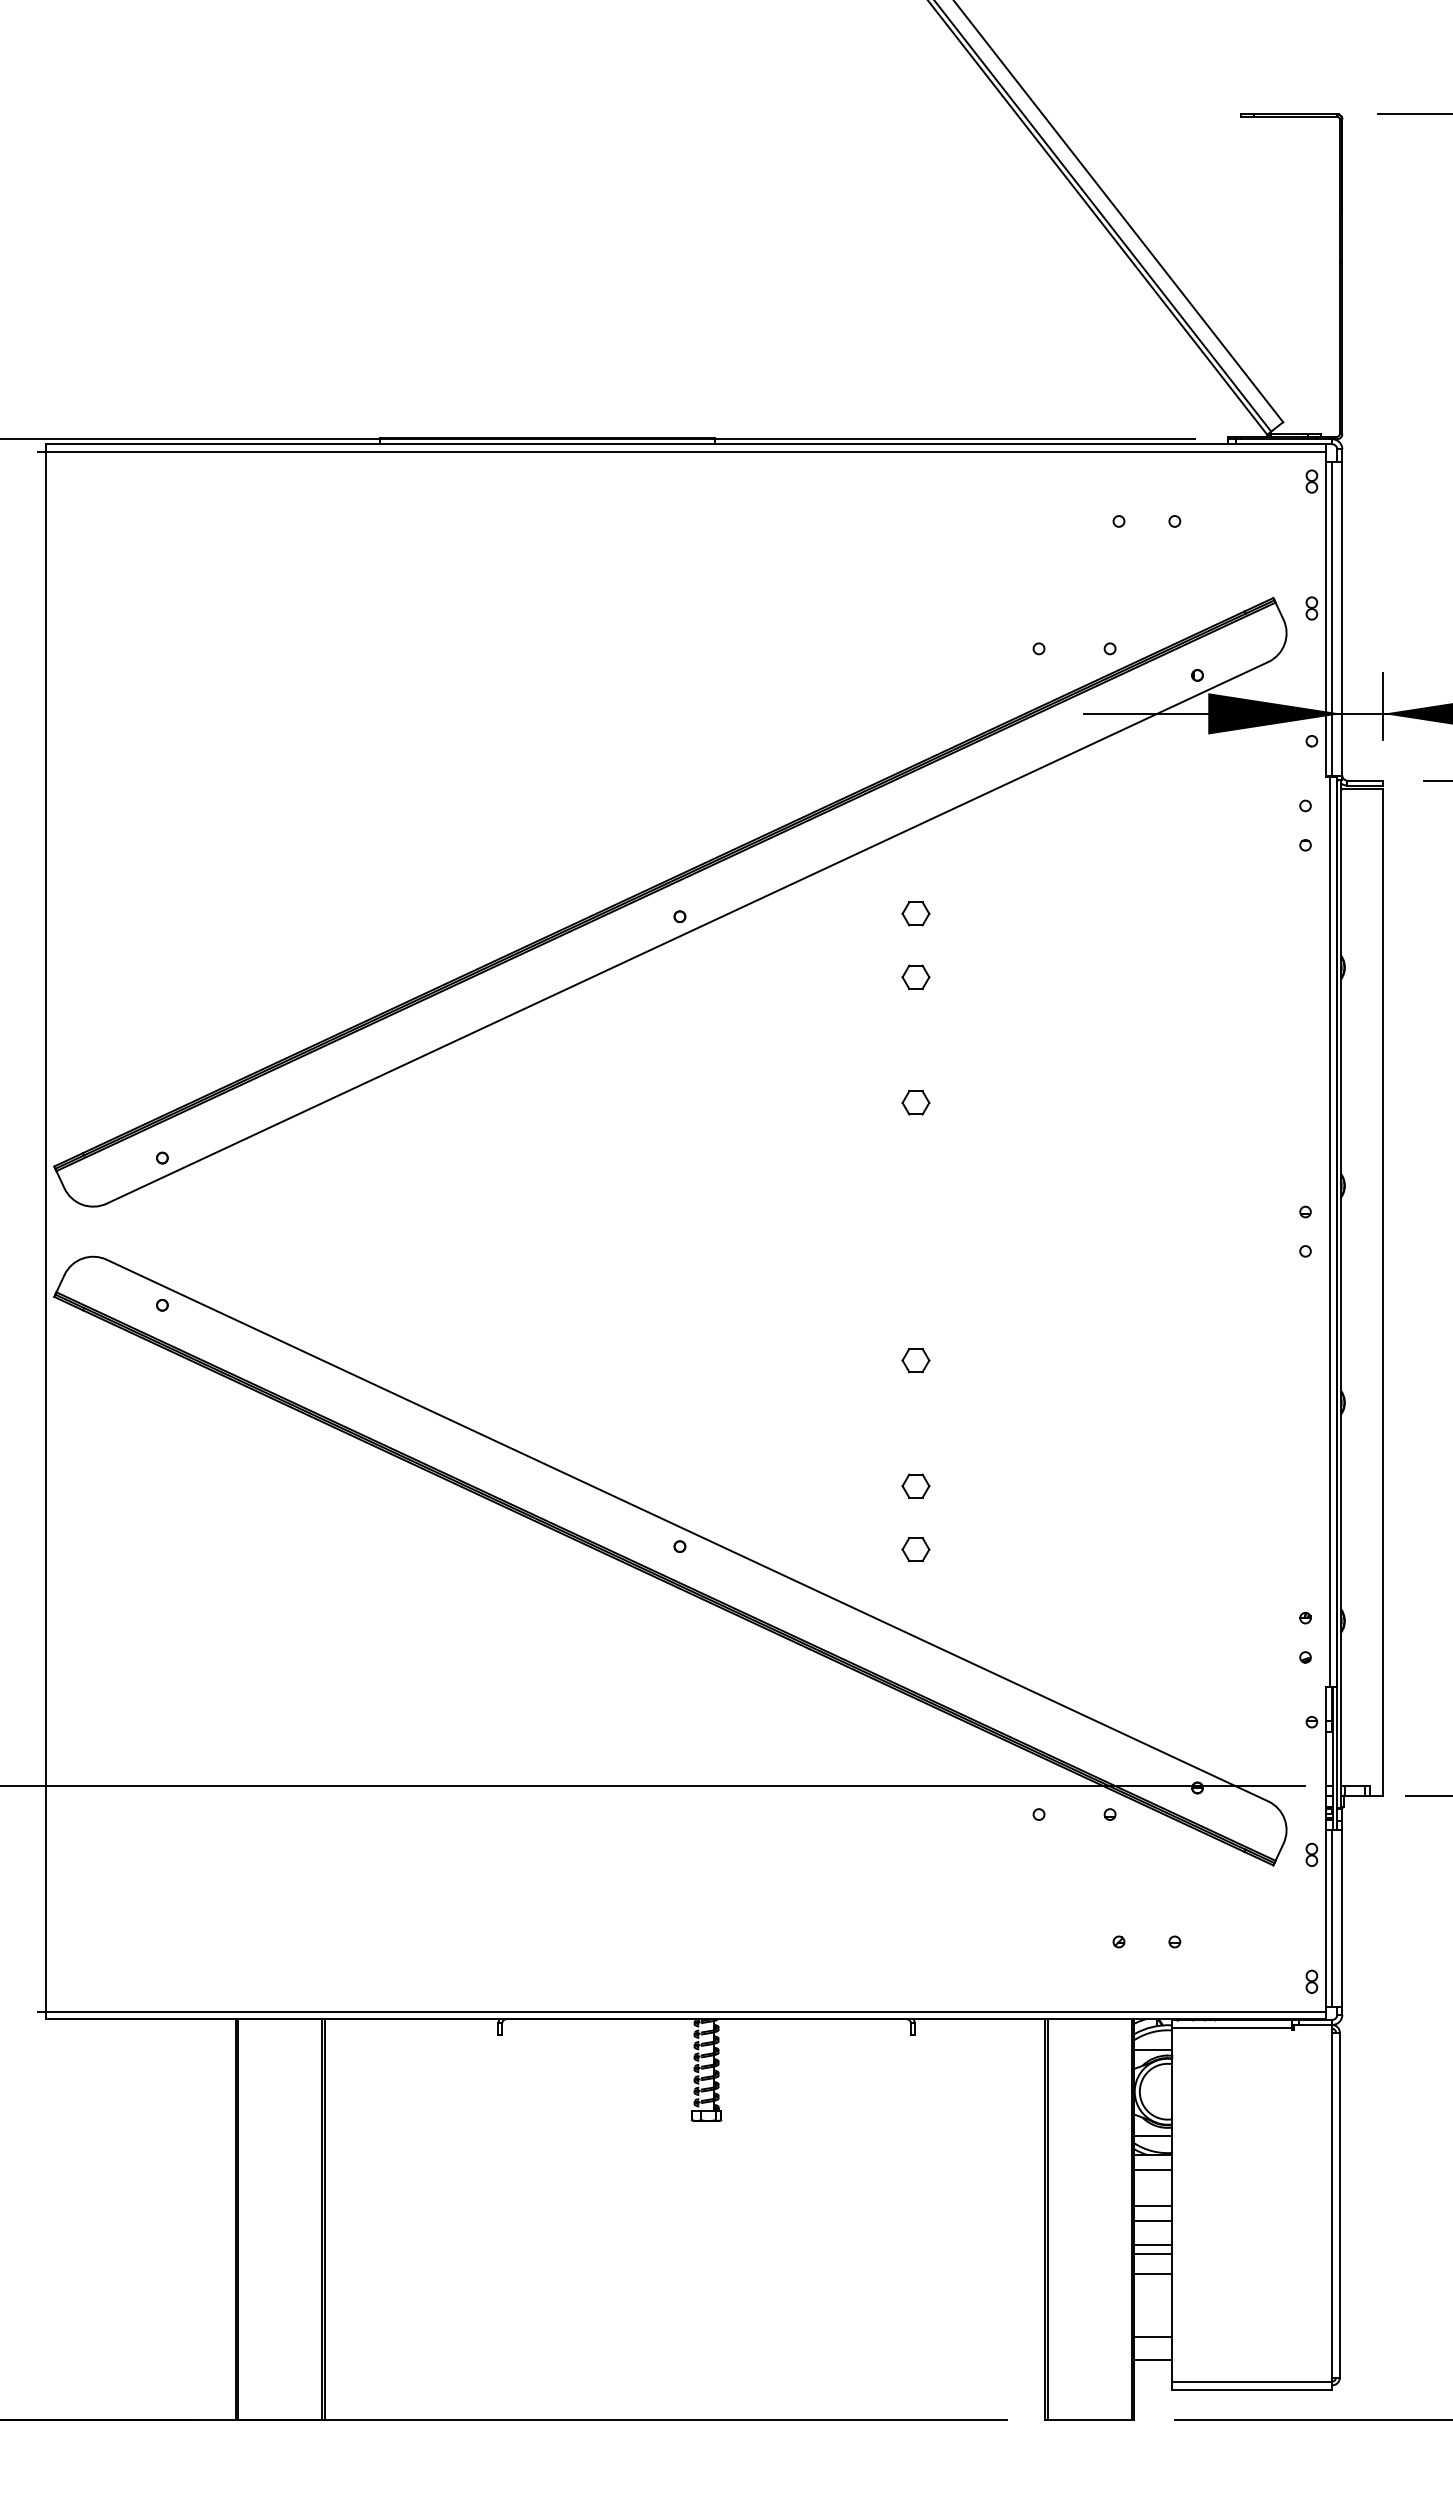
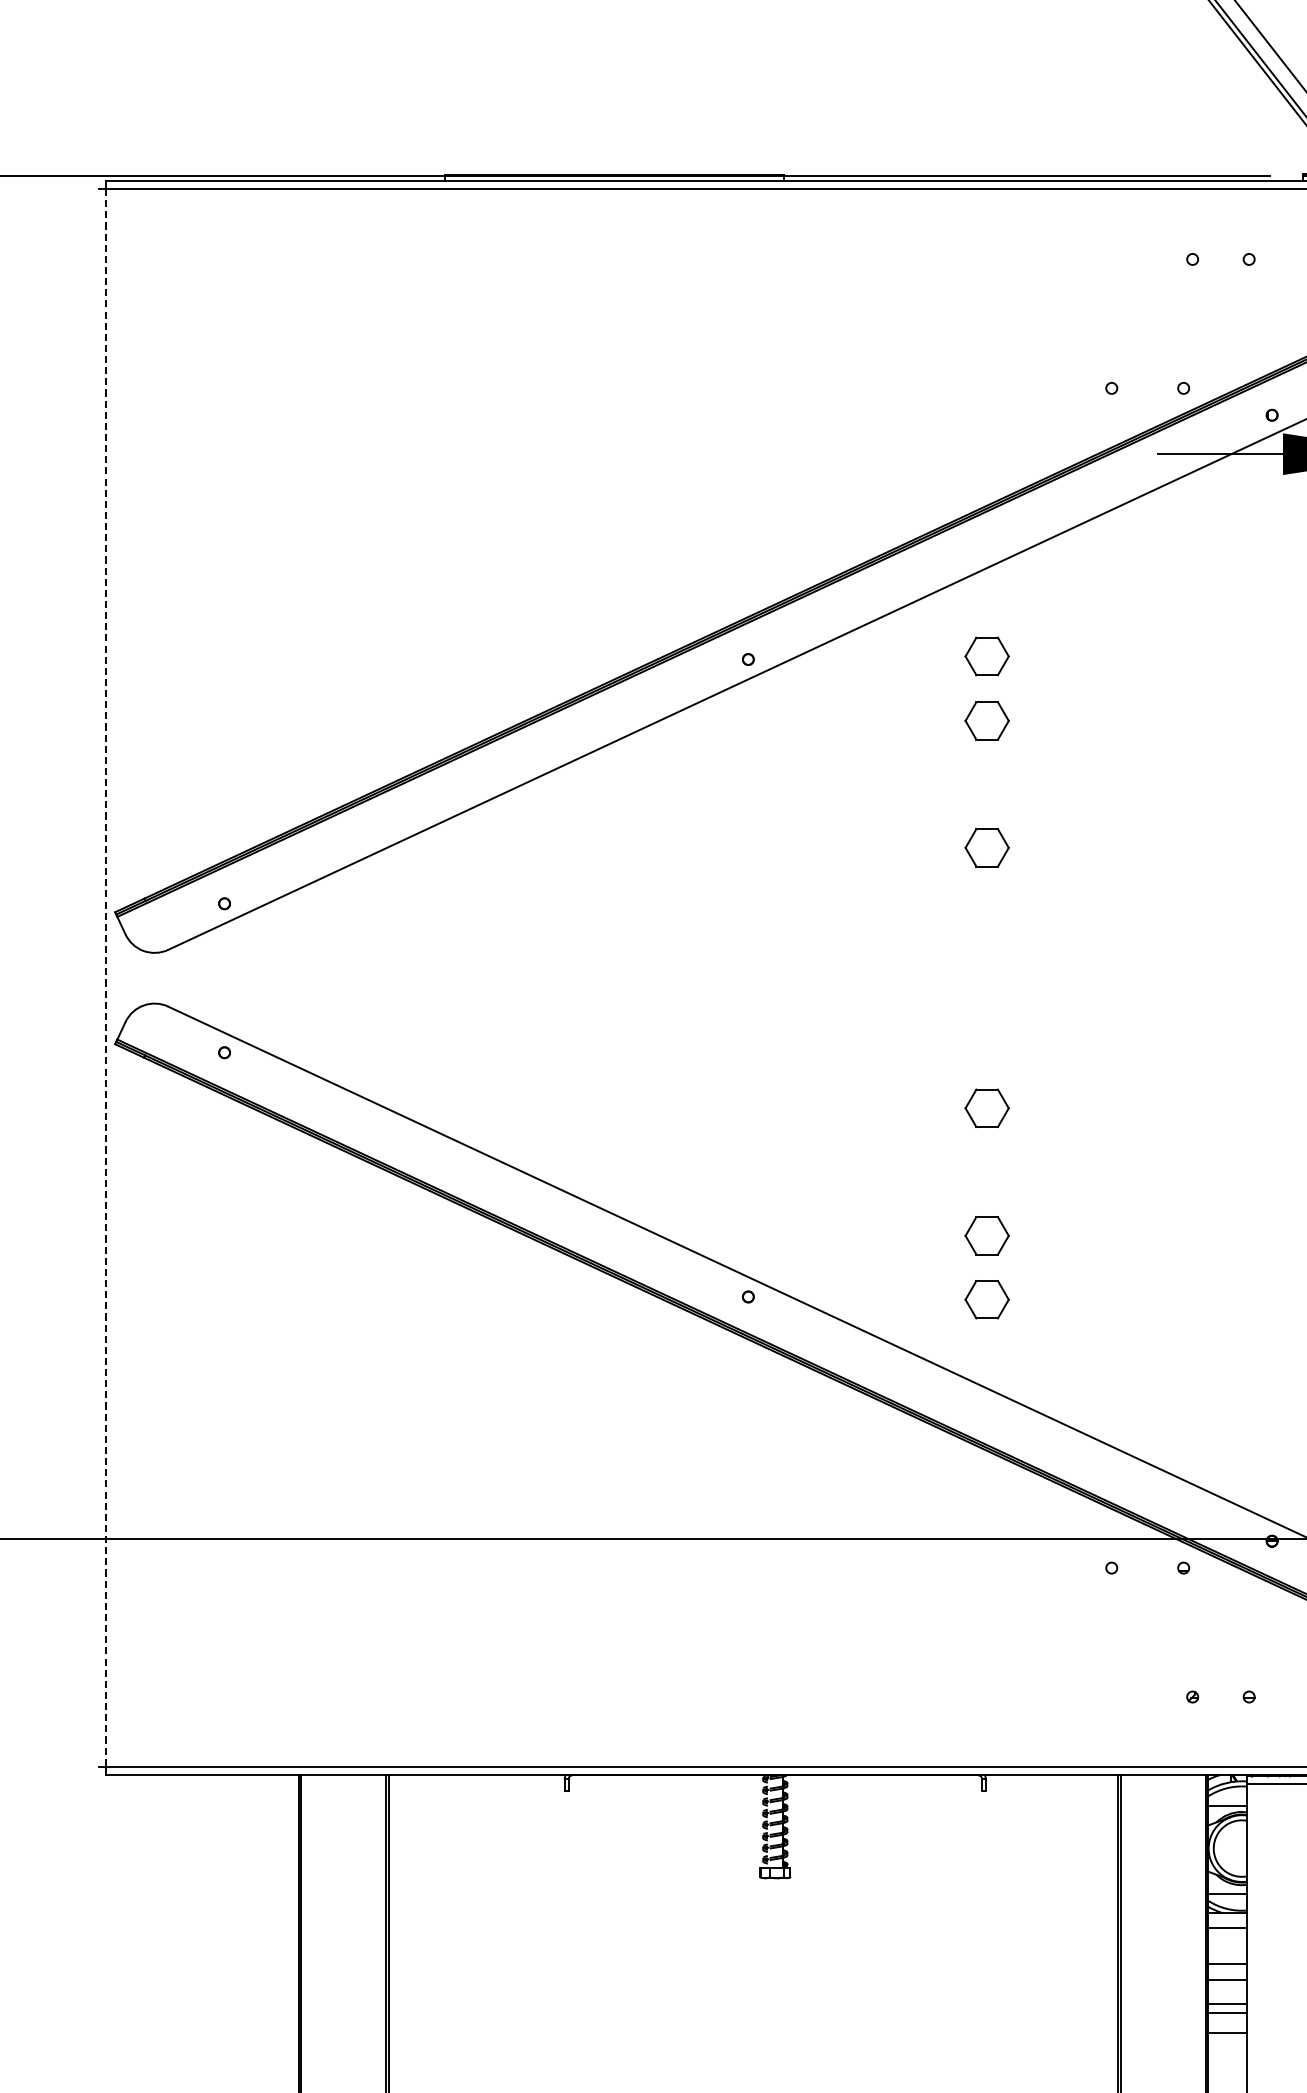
part: (915, 913) -> (986, 656), size x1.6
part: (915, 976) -> (986, 719), size x1.6
part: (915, 1102) -> (986, 847), size x1.6
line: (45, 1231) -> (106, 978), solid -> dashed
part: (915, 1360) -> (986, 1108), size x1.6
part: (915, 1485) -> (986, 1235), size x1.6
part: (915, 1549) -> (986, 1299), size x1.6

